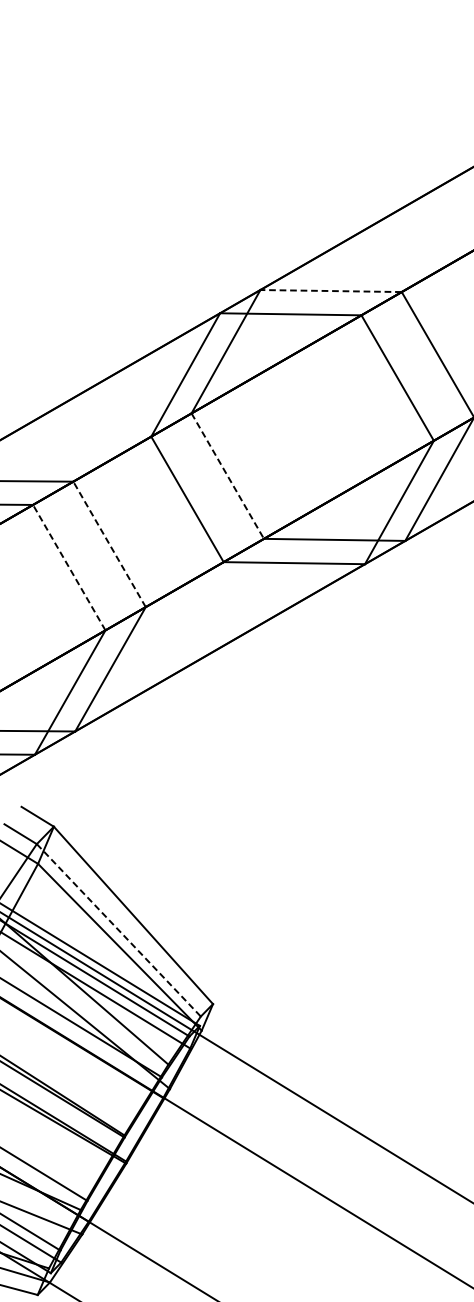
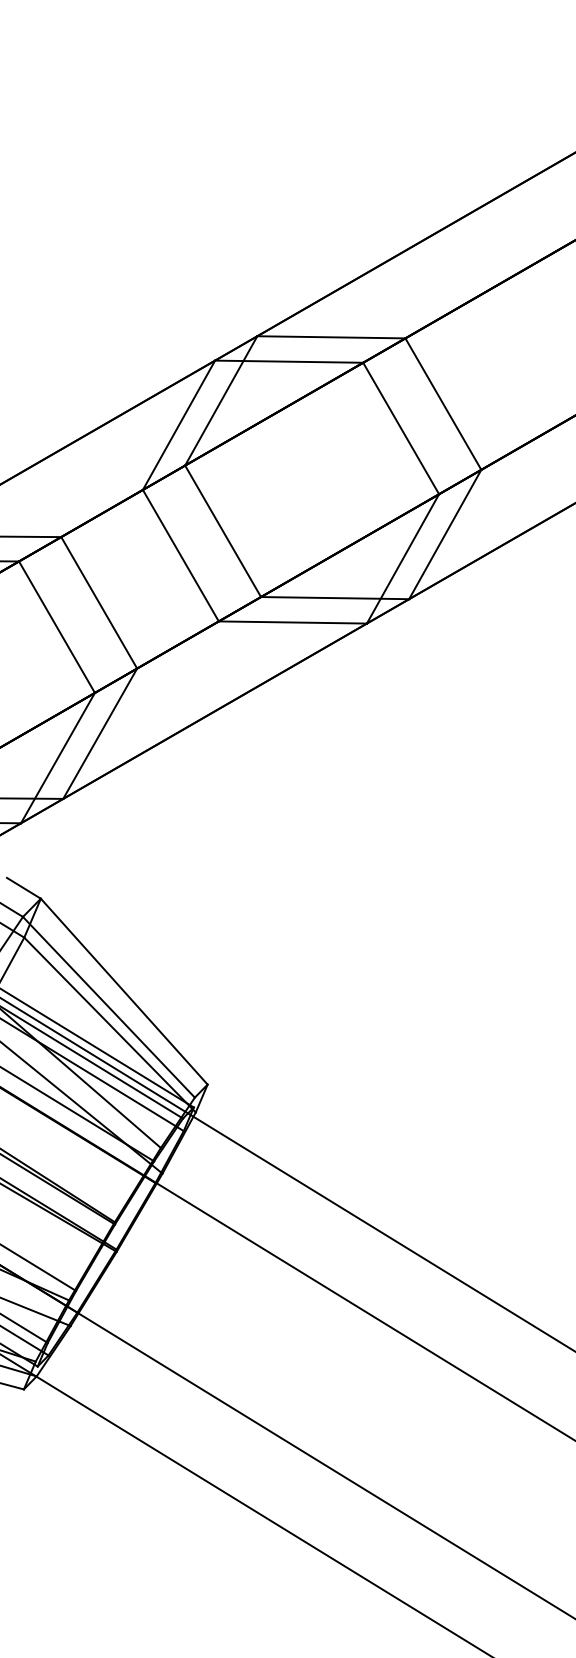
line: (330, 291) -> (330, 337), dashed -> solid
line: (228, 476) -> (223, 531), dashed -> solid
line: (109, 544) -> (99, 602), dashed -> solid
line: (68, 567) -> (56, 627), dashed -> solid
line: (118, 930) -> (108, 1007), dashed -> solid

